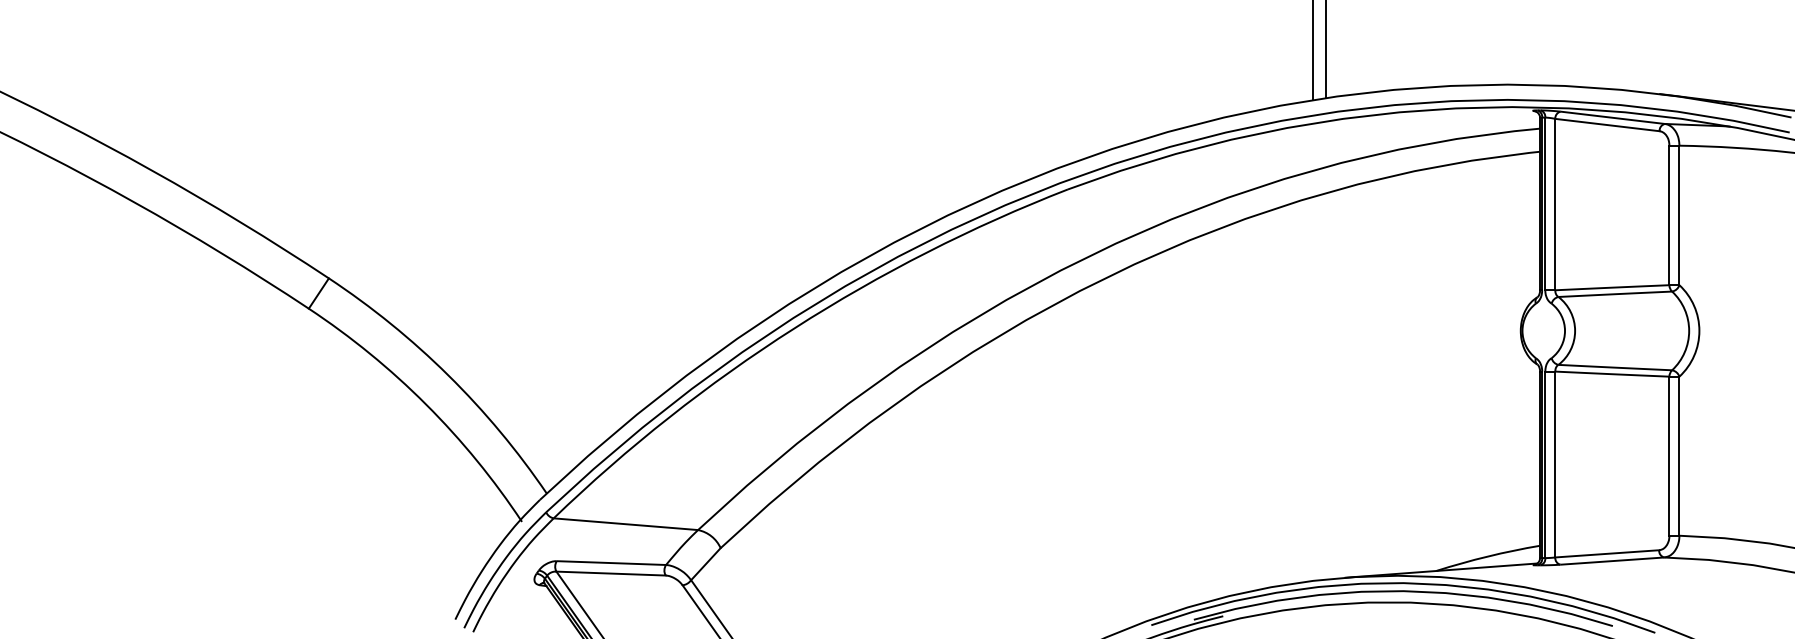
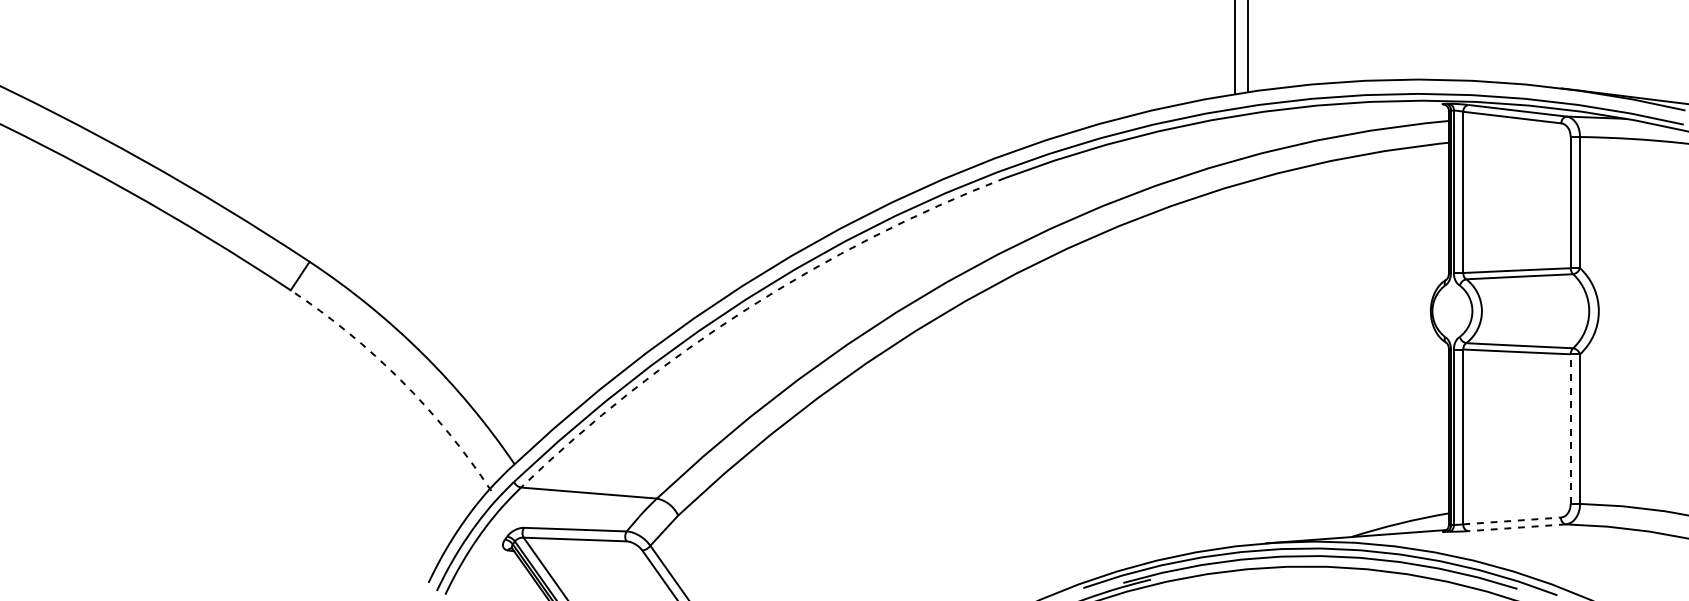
arc: (794, 328) -> (747, 308), solid -> dashed
arc: (426, 404) -> (401, 380), solid -> dashed
line: (1669, 456) -> (1570, 429), solid -> dashed
line: (1607, 553) -> (1512, 520), solid -> dashed
line: (1612, 561) -> (1517, 528), solid -> dashed

